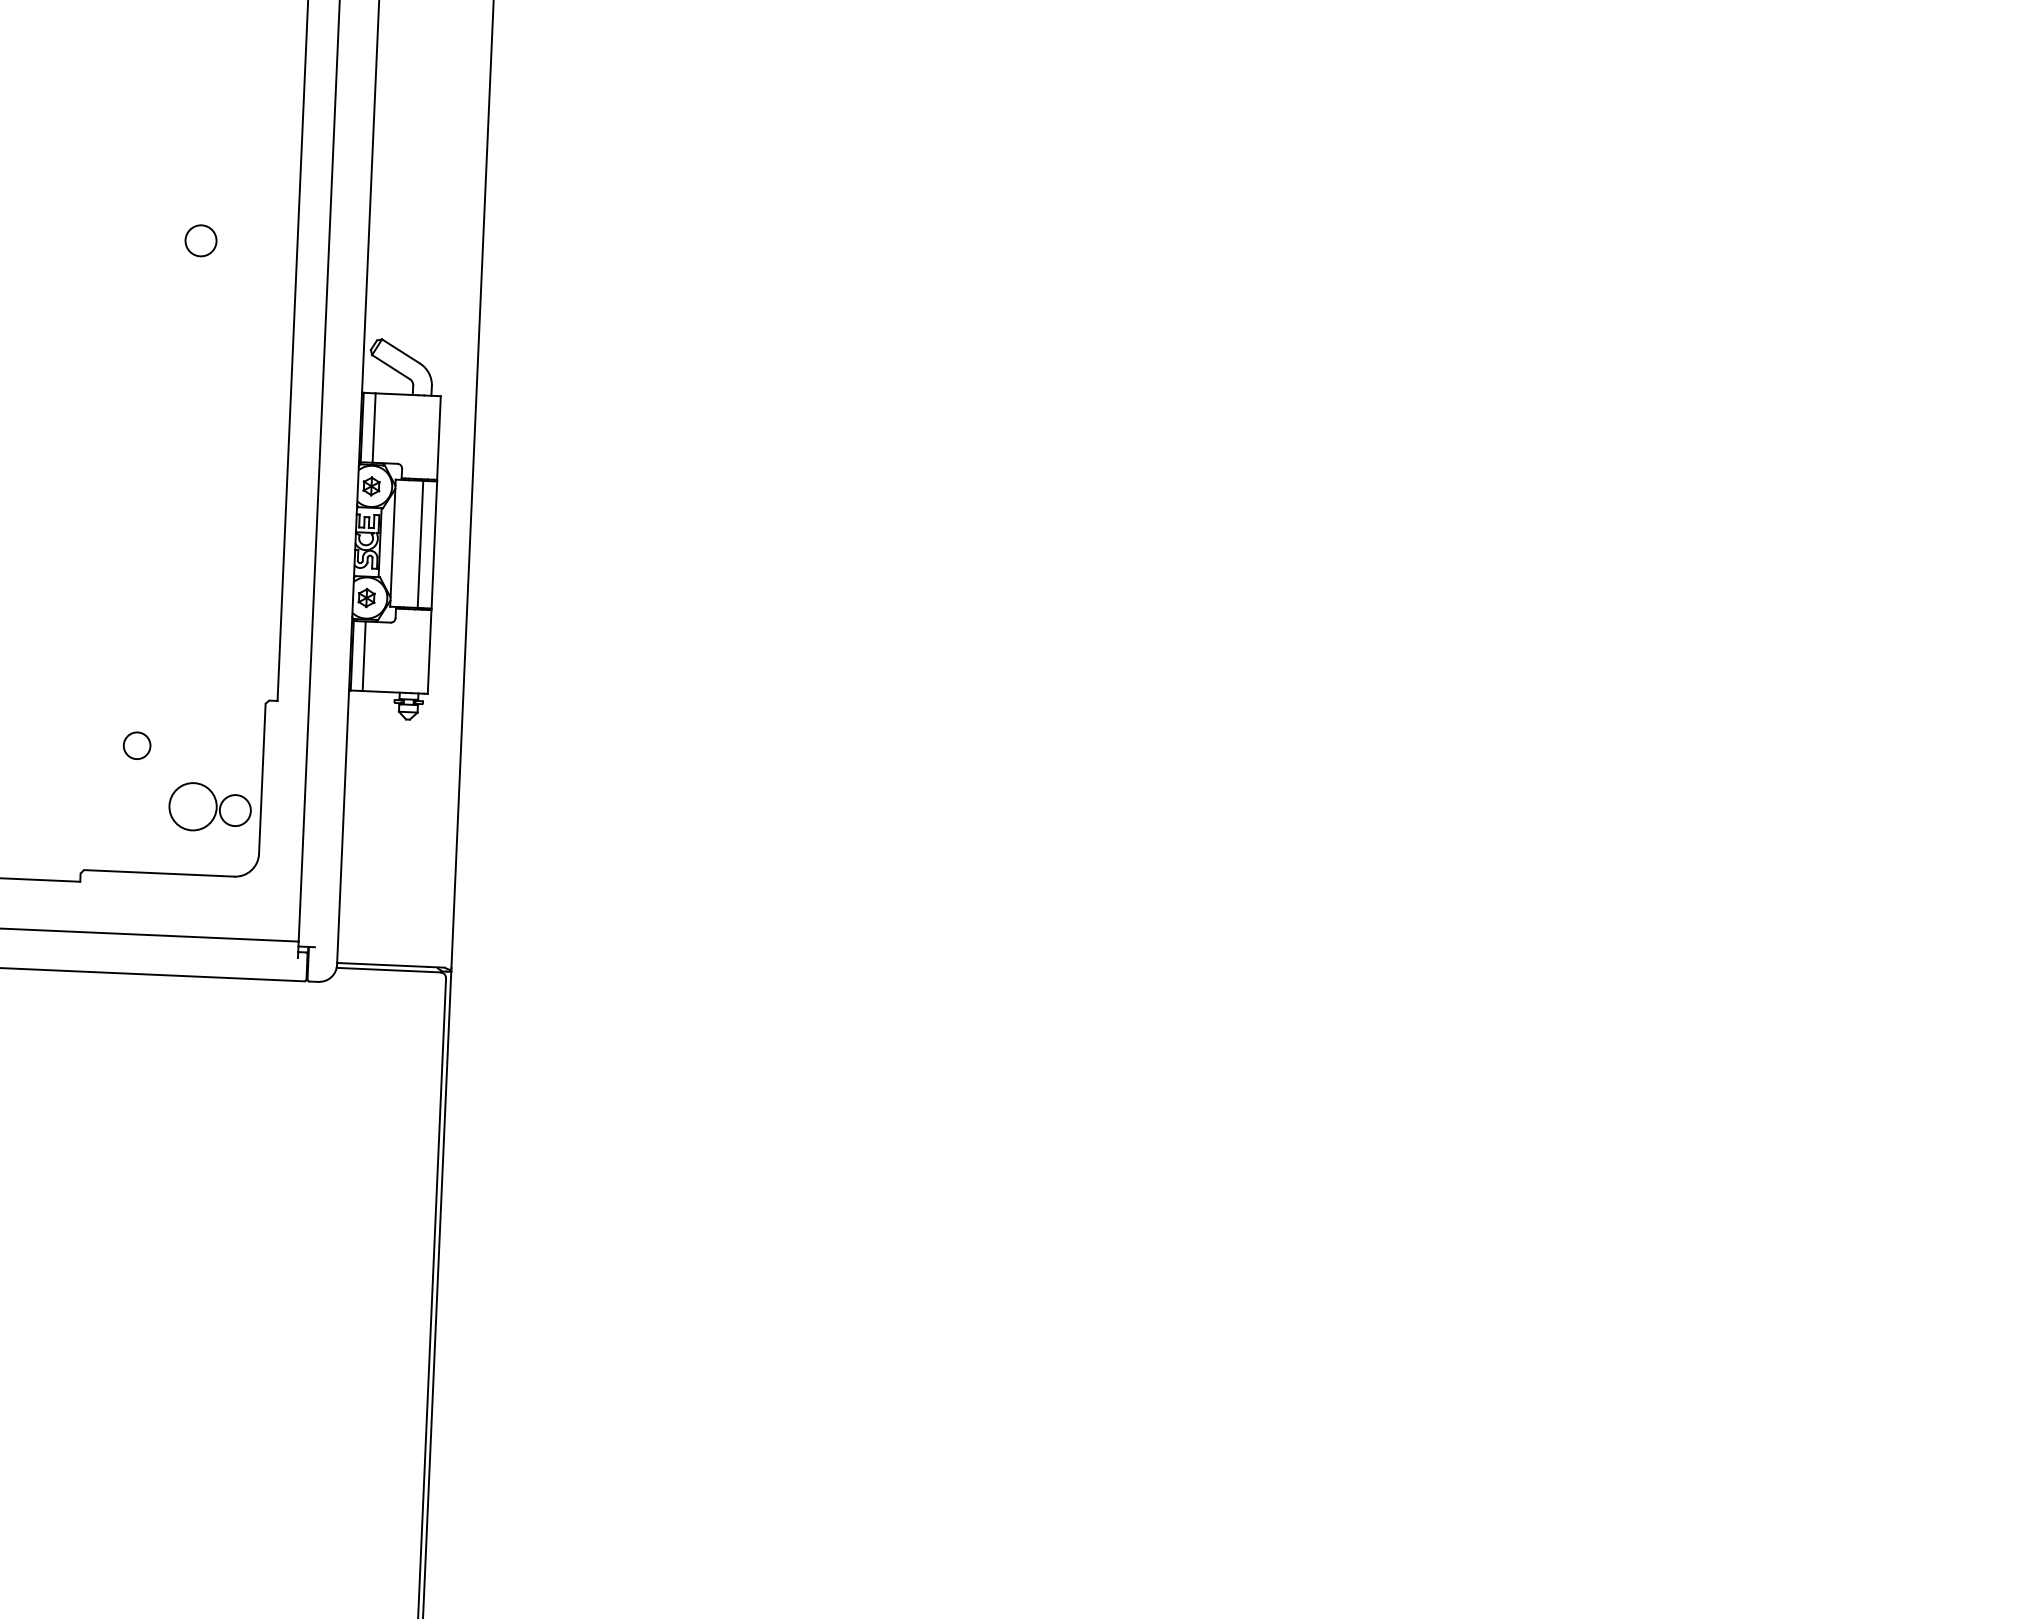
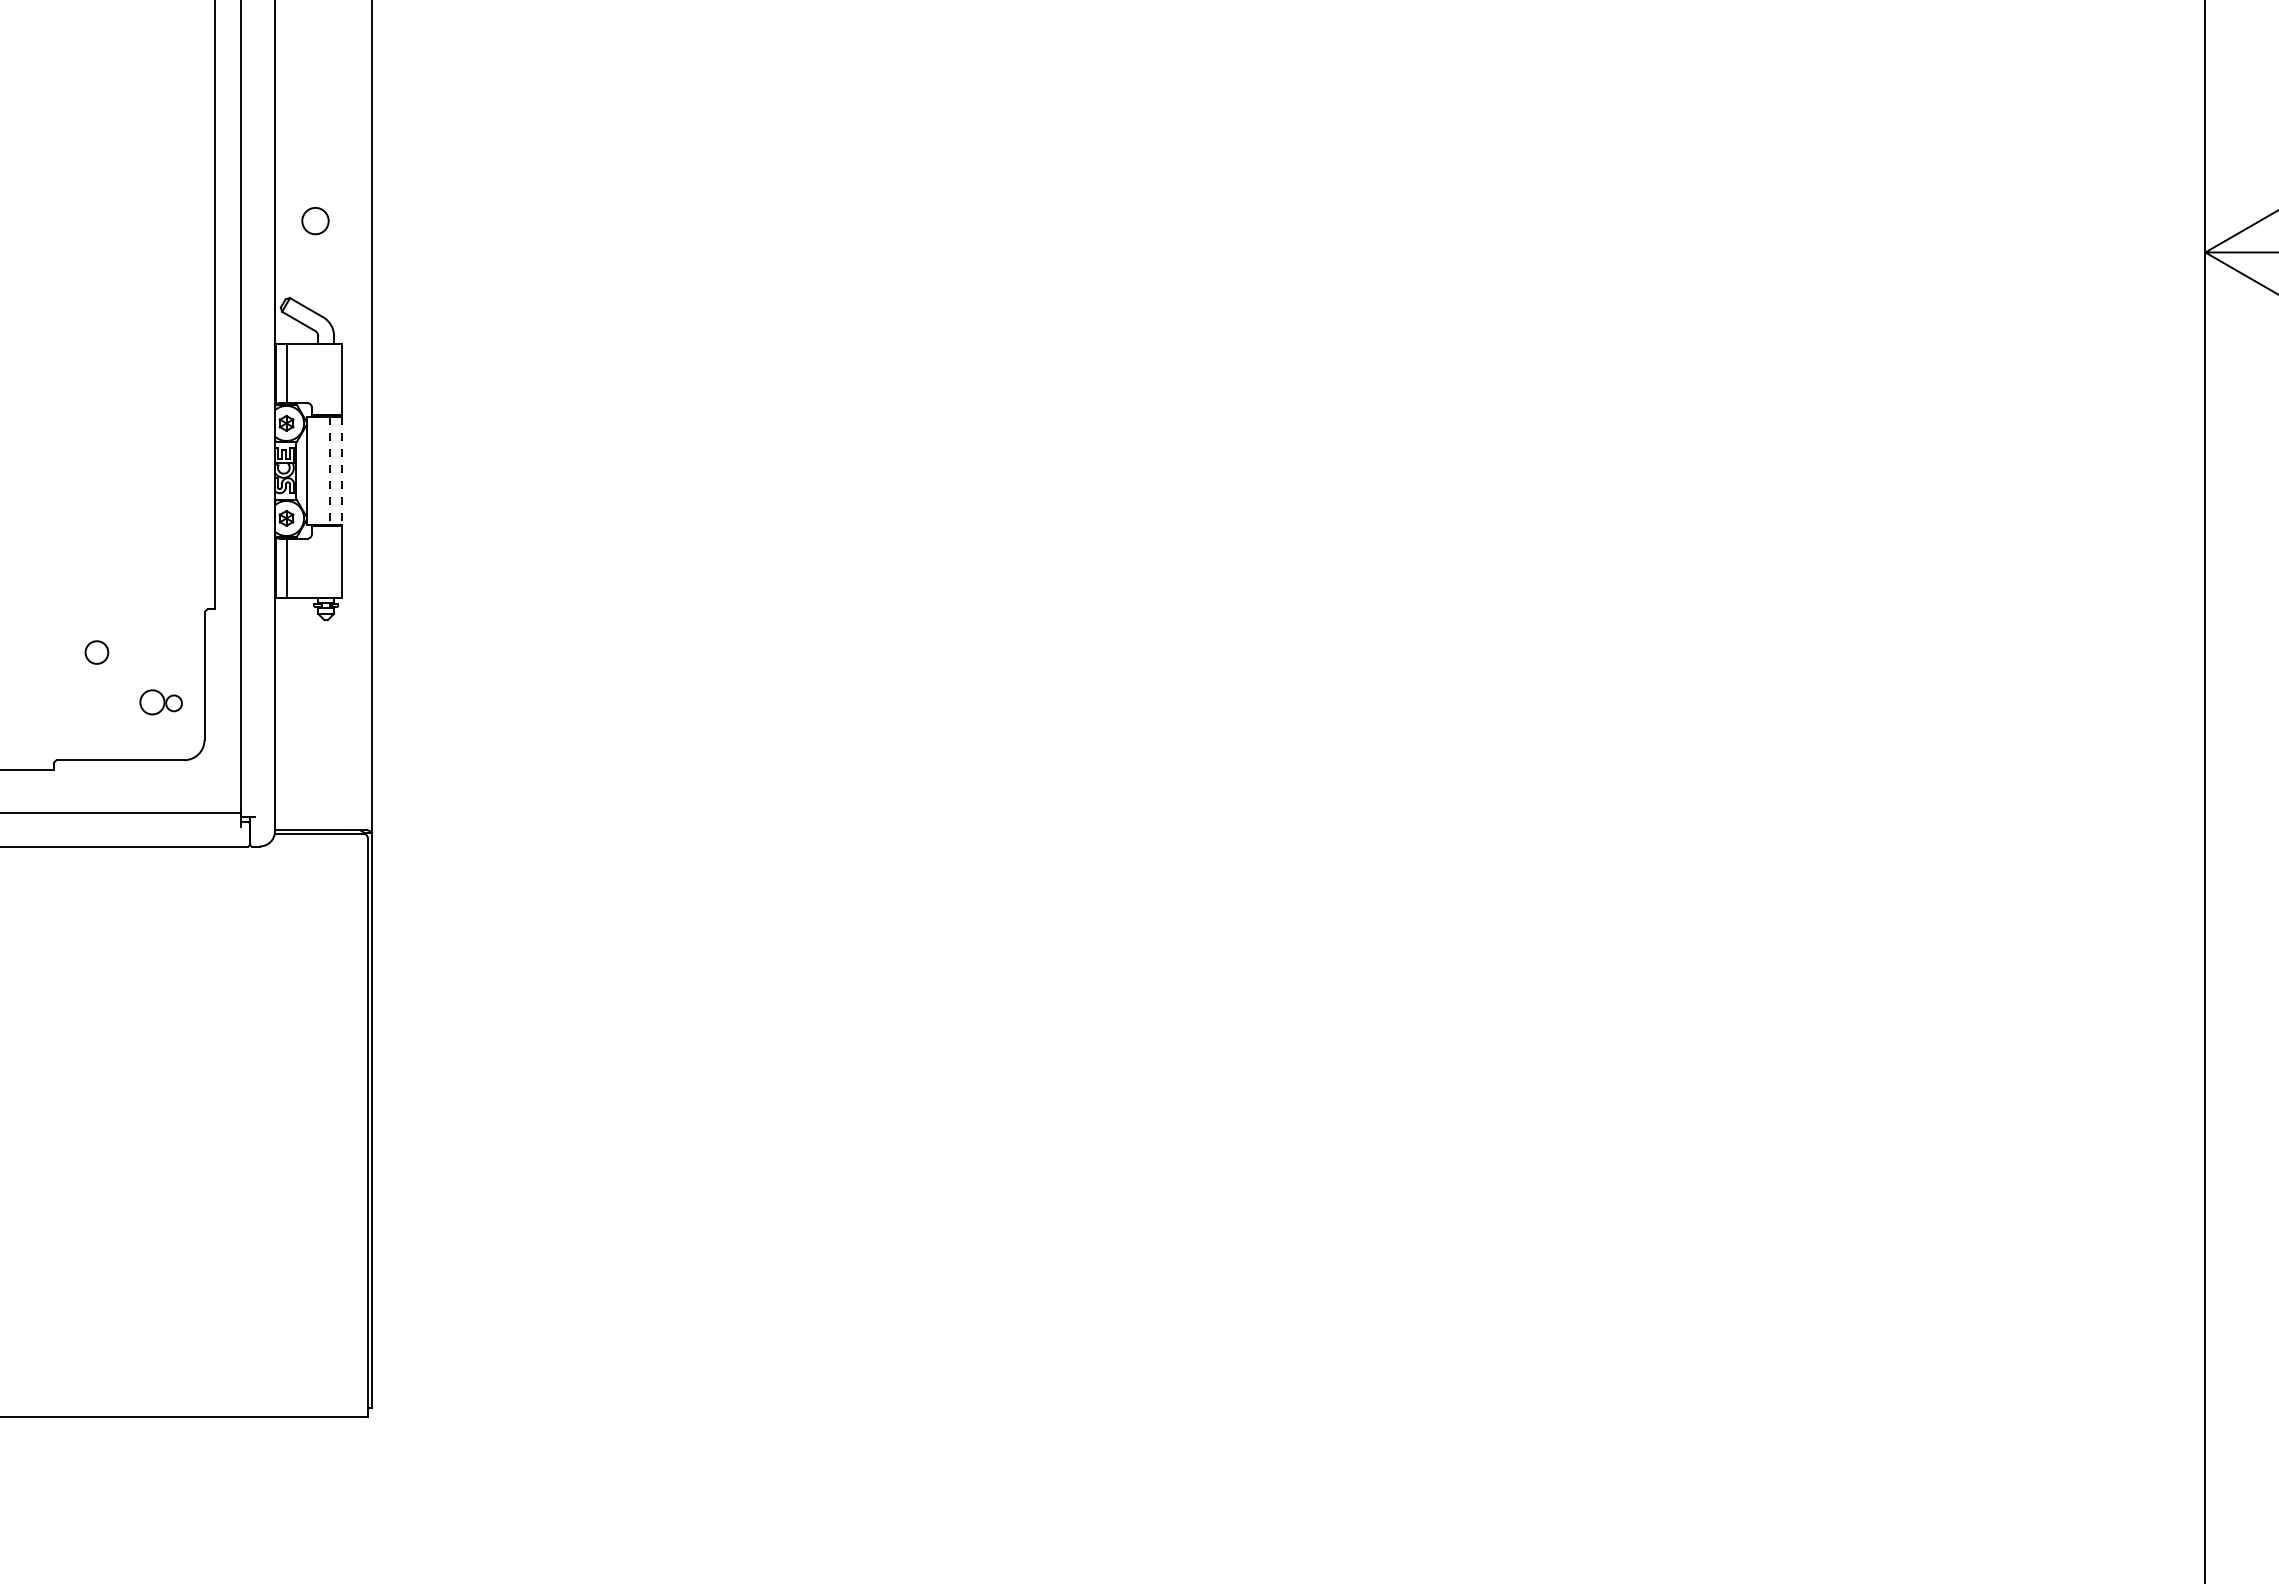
circle: (201, 241) -> (315, 221), moved
line: (420, 545) -> (330, 471), solid -> dashed
line: (434, 545) -> (342, 471), solid -> dashed
part: (209, 807) -> (160, 702), size x0.6

